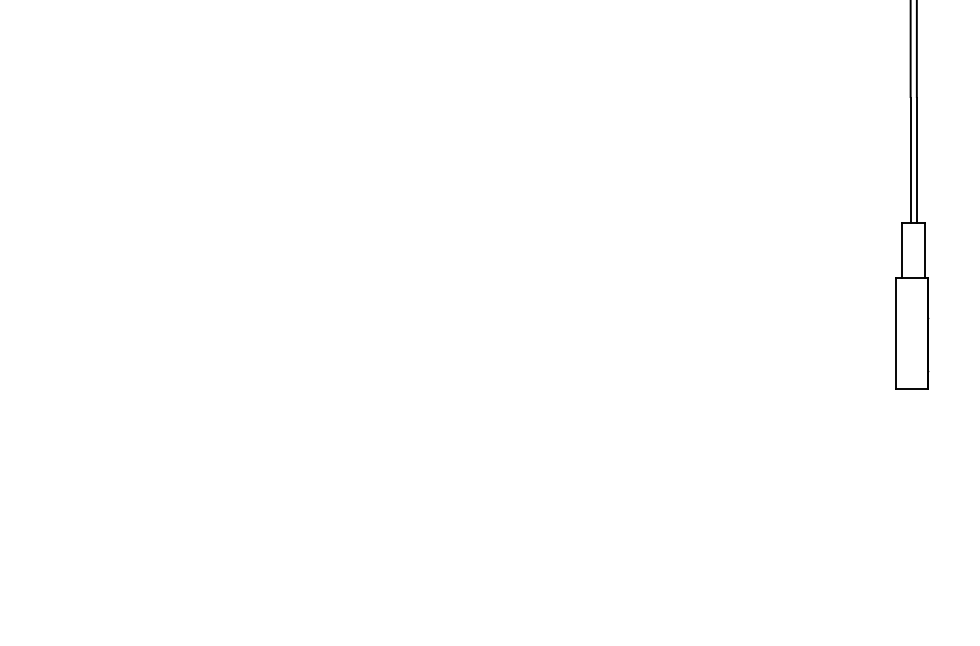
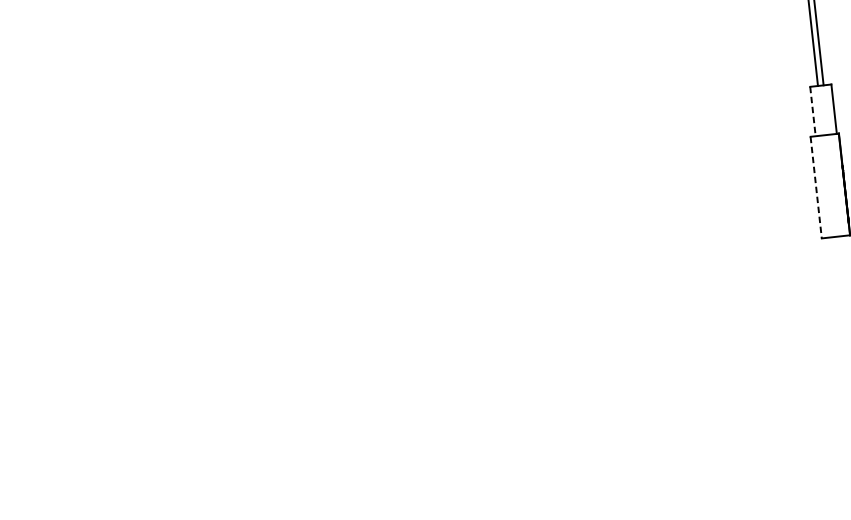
line: (902, 250) -> (813, 111), solid -> dashed
line: (896, 333) -> (816, 187), solid -> dashed

